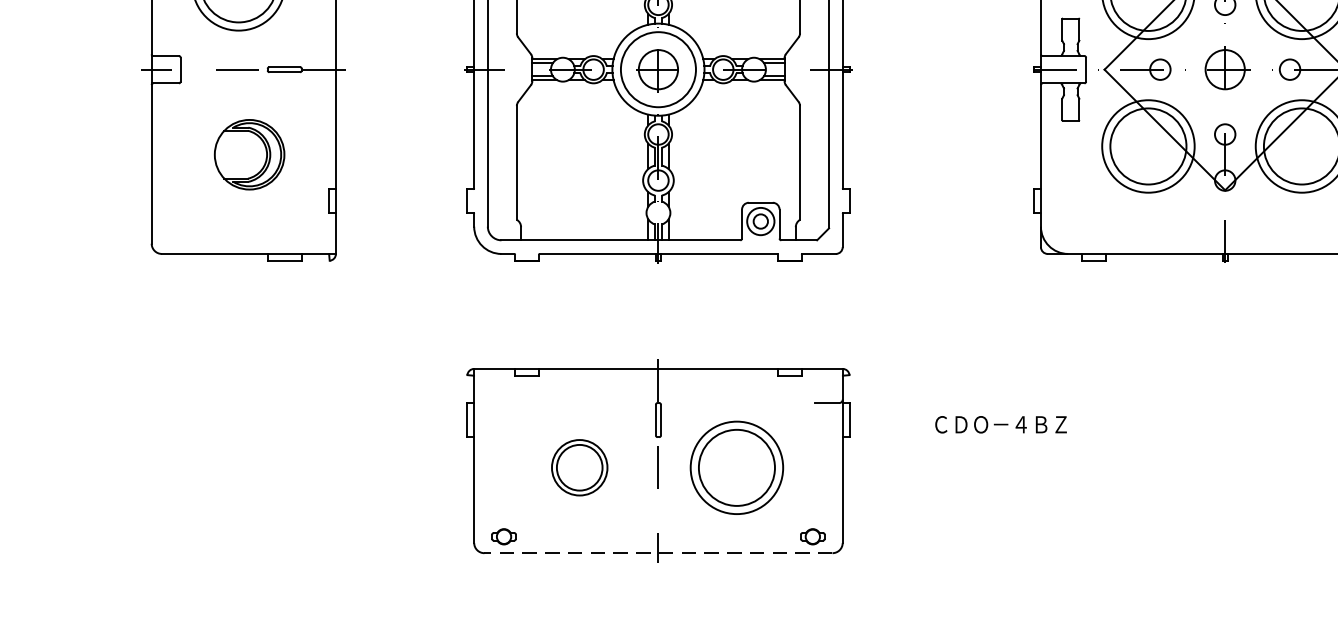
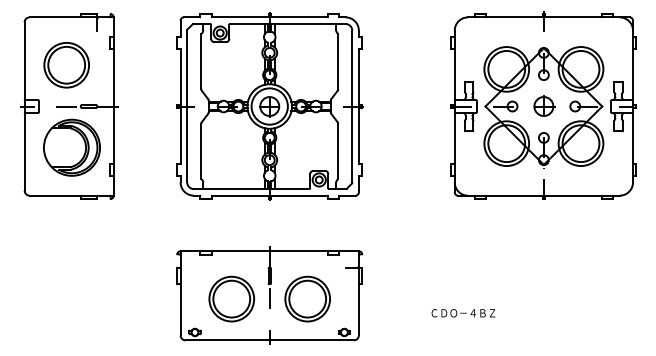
part: (248, 154) -> (71, 147), size x1.67
text: (1001, 425) -> (463, 313), moved
part: (579, 466) -> (231, 298), size x1.67
line: (657, 553) -> (269, 340), dashed -> solid

